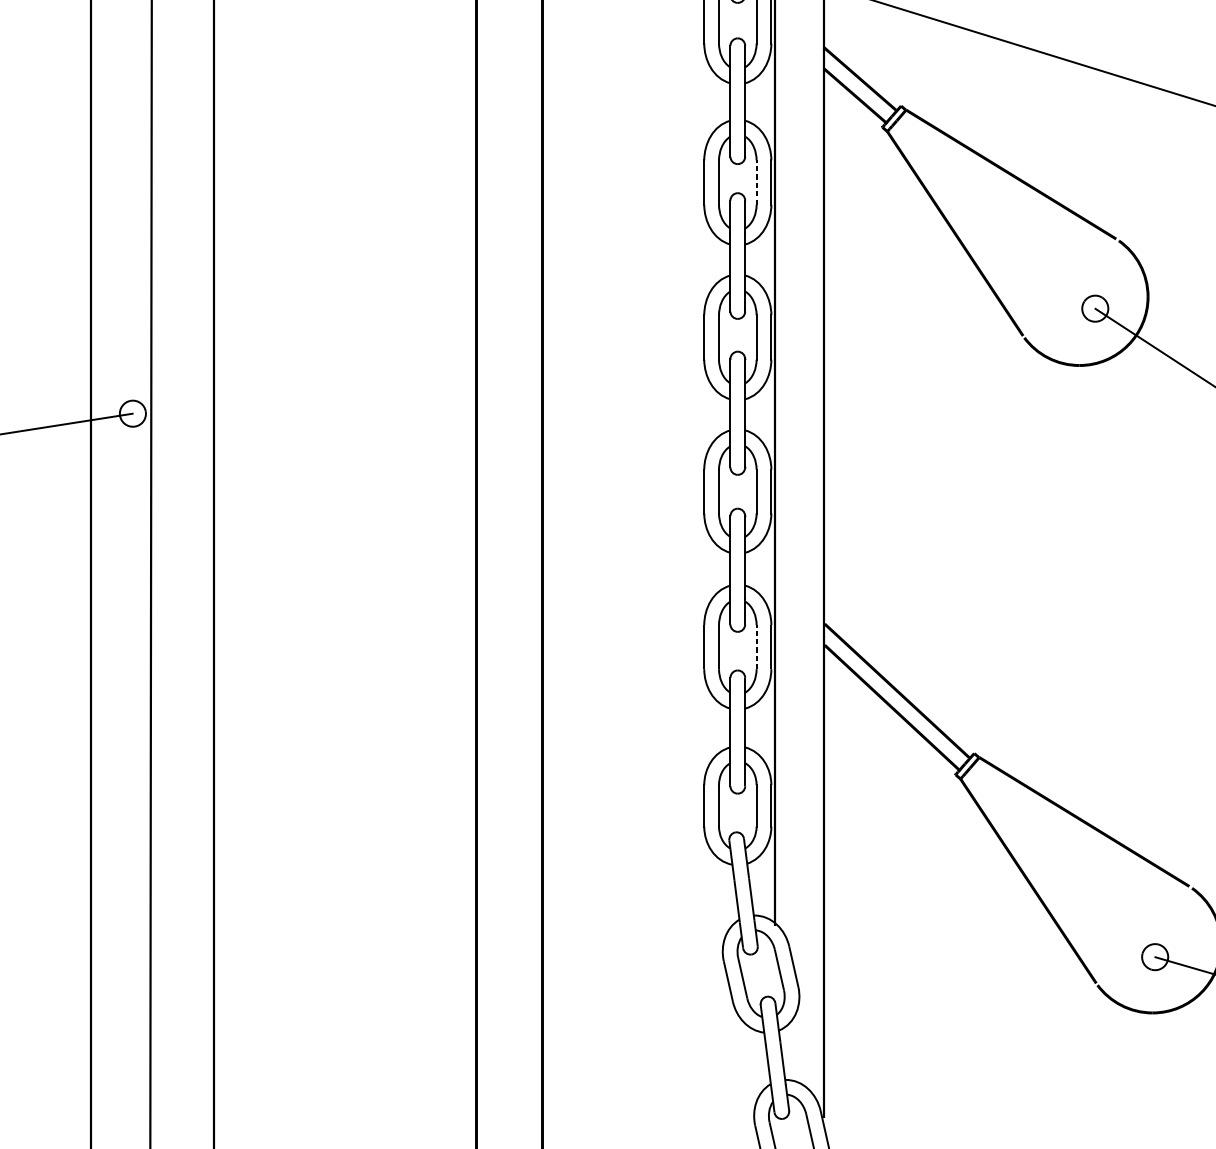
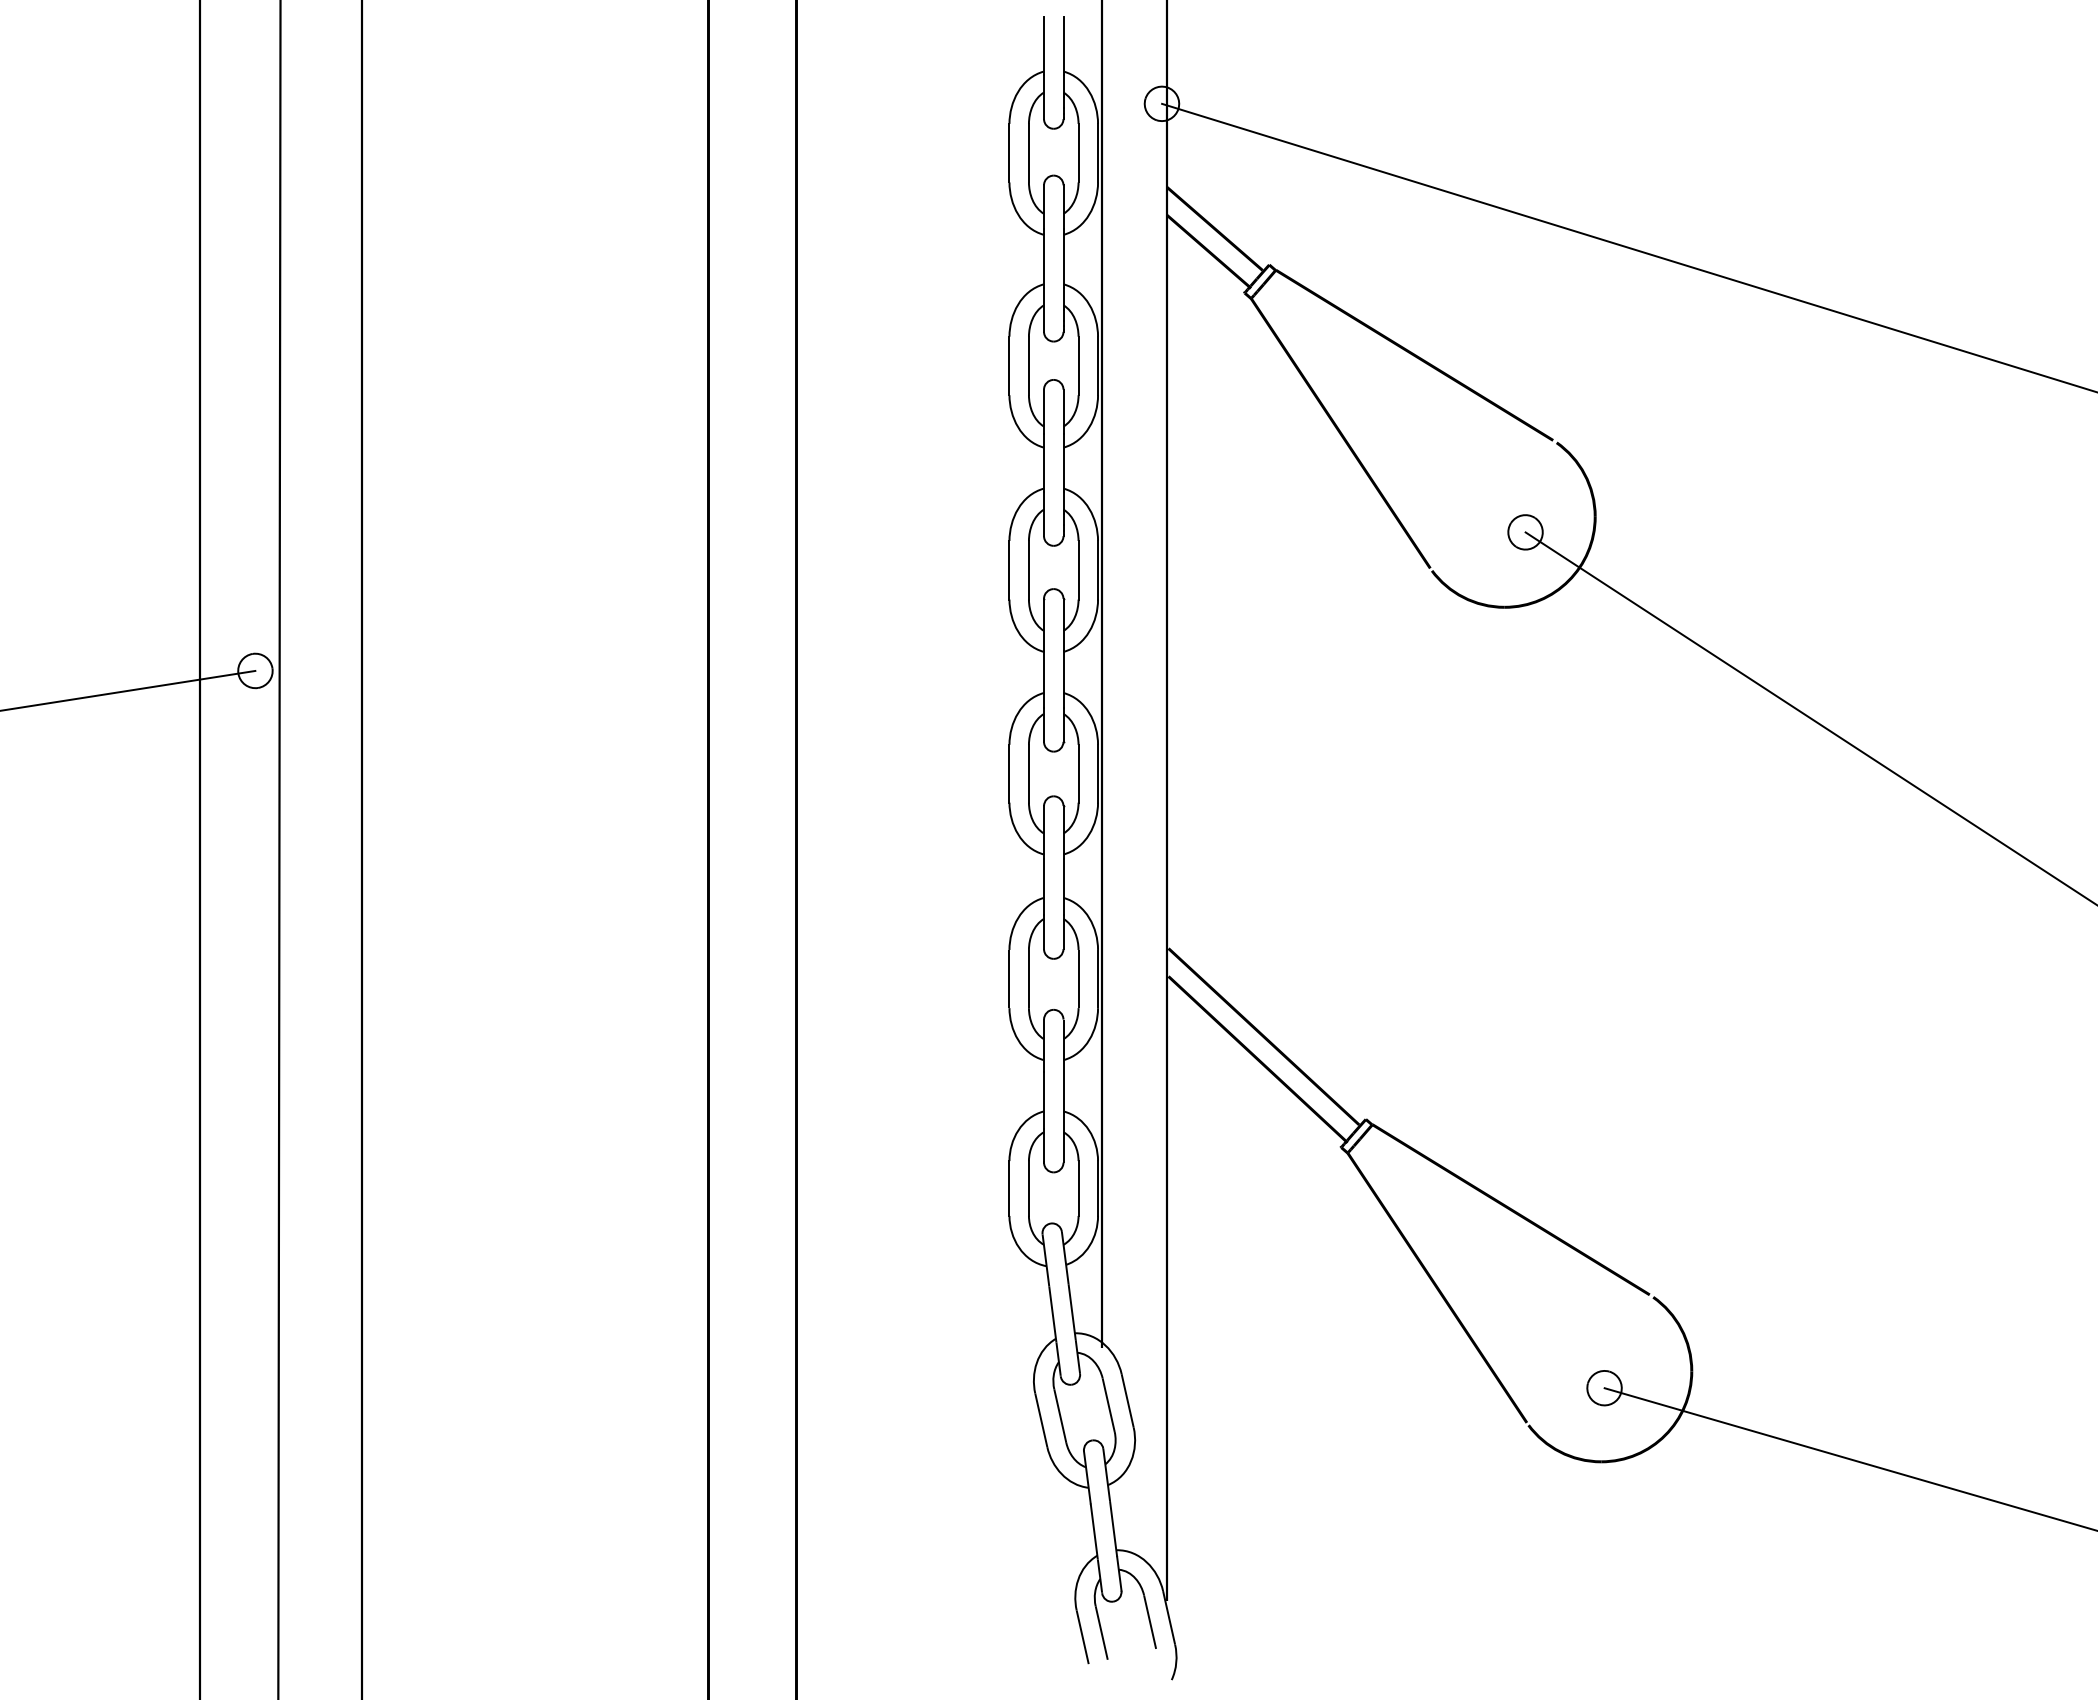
line: (756, 182) -> (1078, 365), dashed -> solid
line: (756, 646) -> (1078, 978), dashed -> solid

